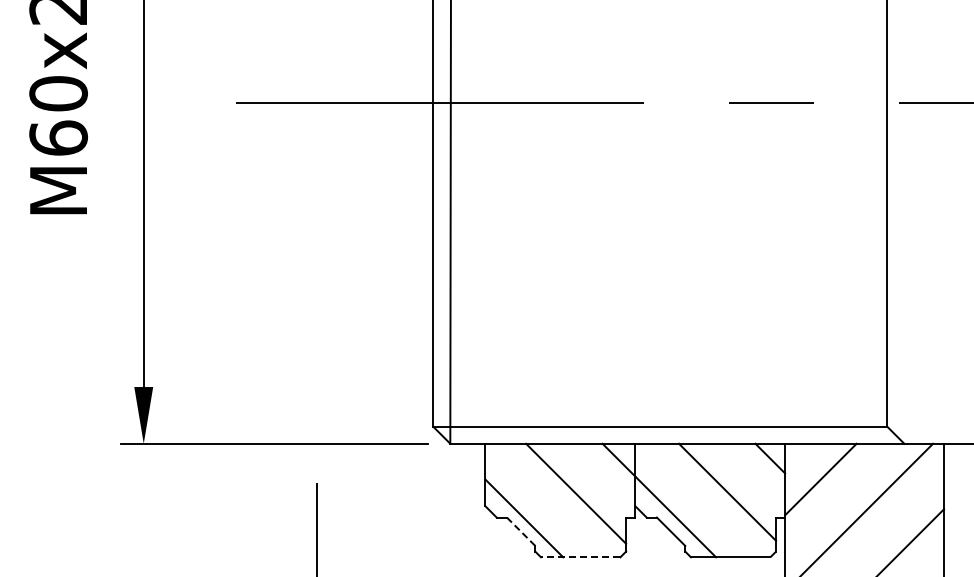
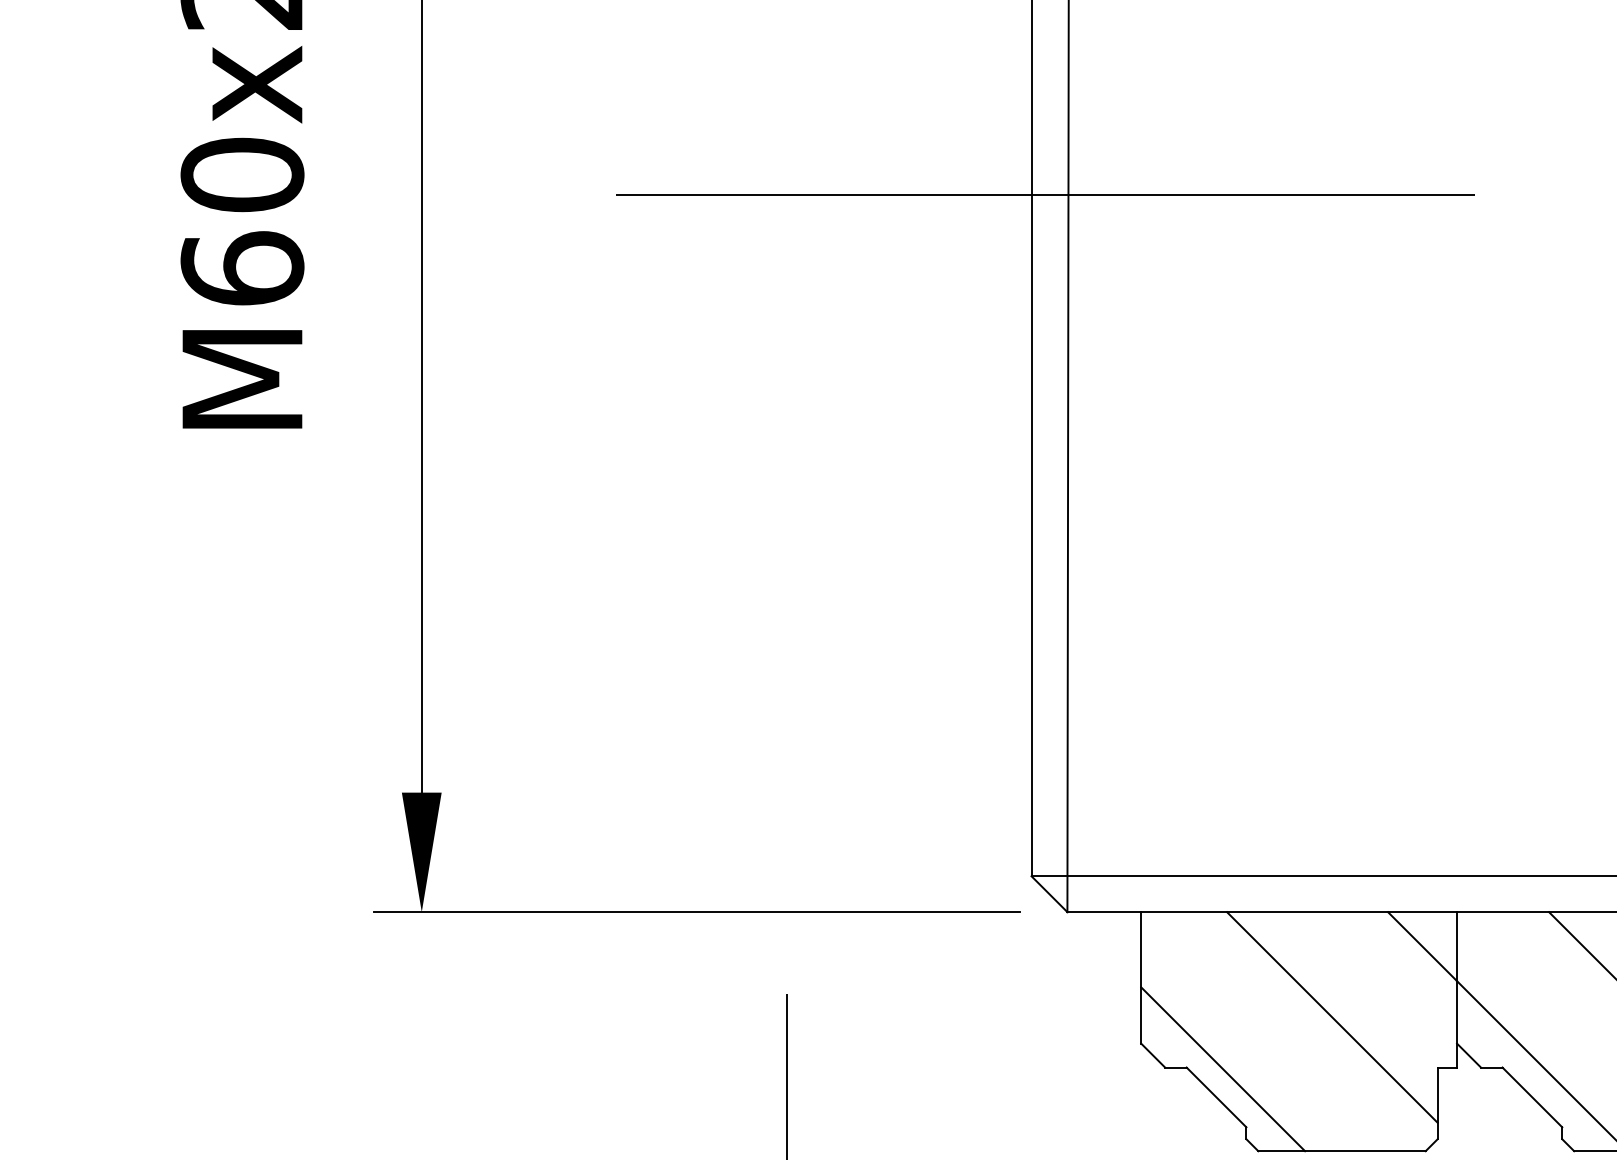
line: (521, 532) -> (1217, 1099), dashed -> solid
line: (580, 557) -> (1341, 1151), dashed -> solid

